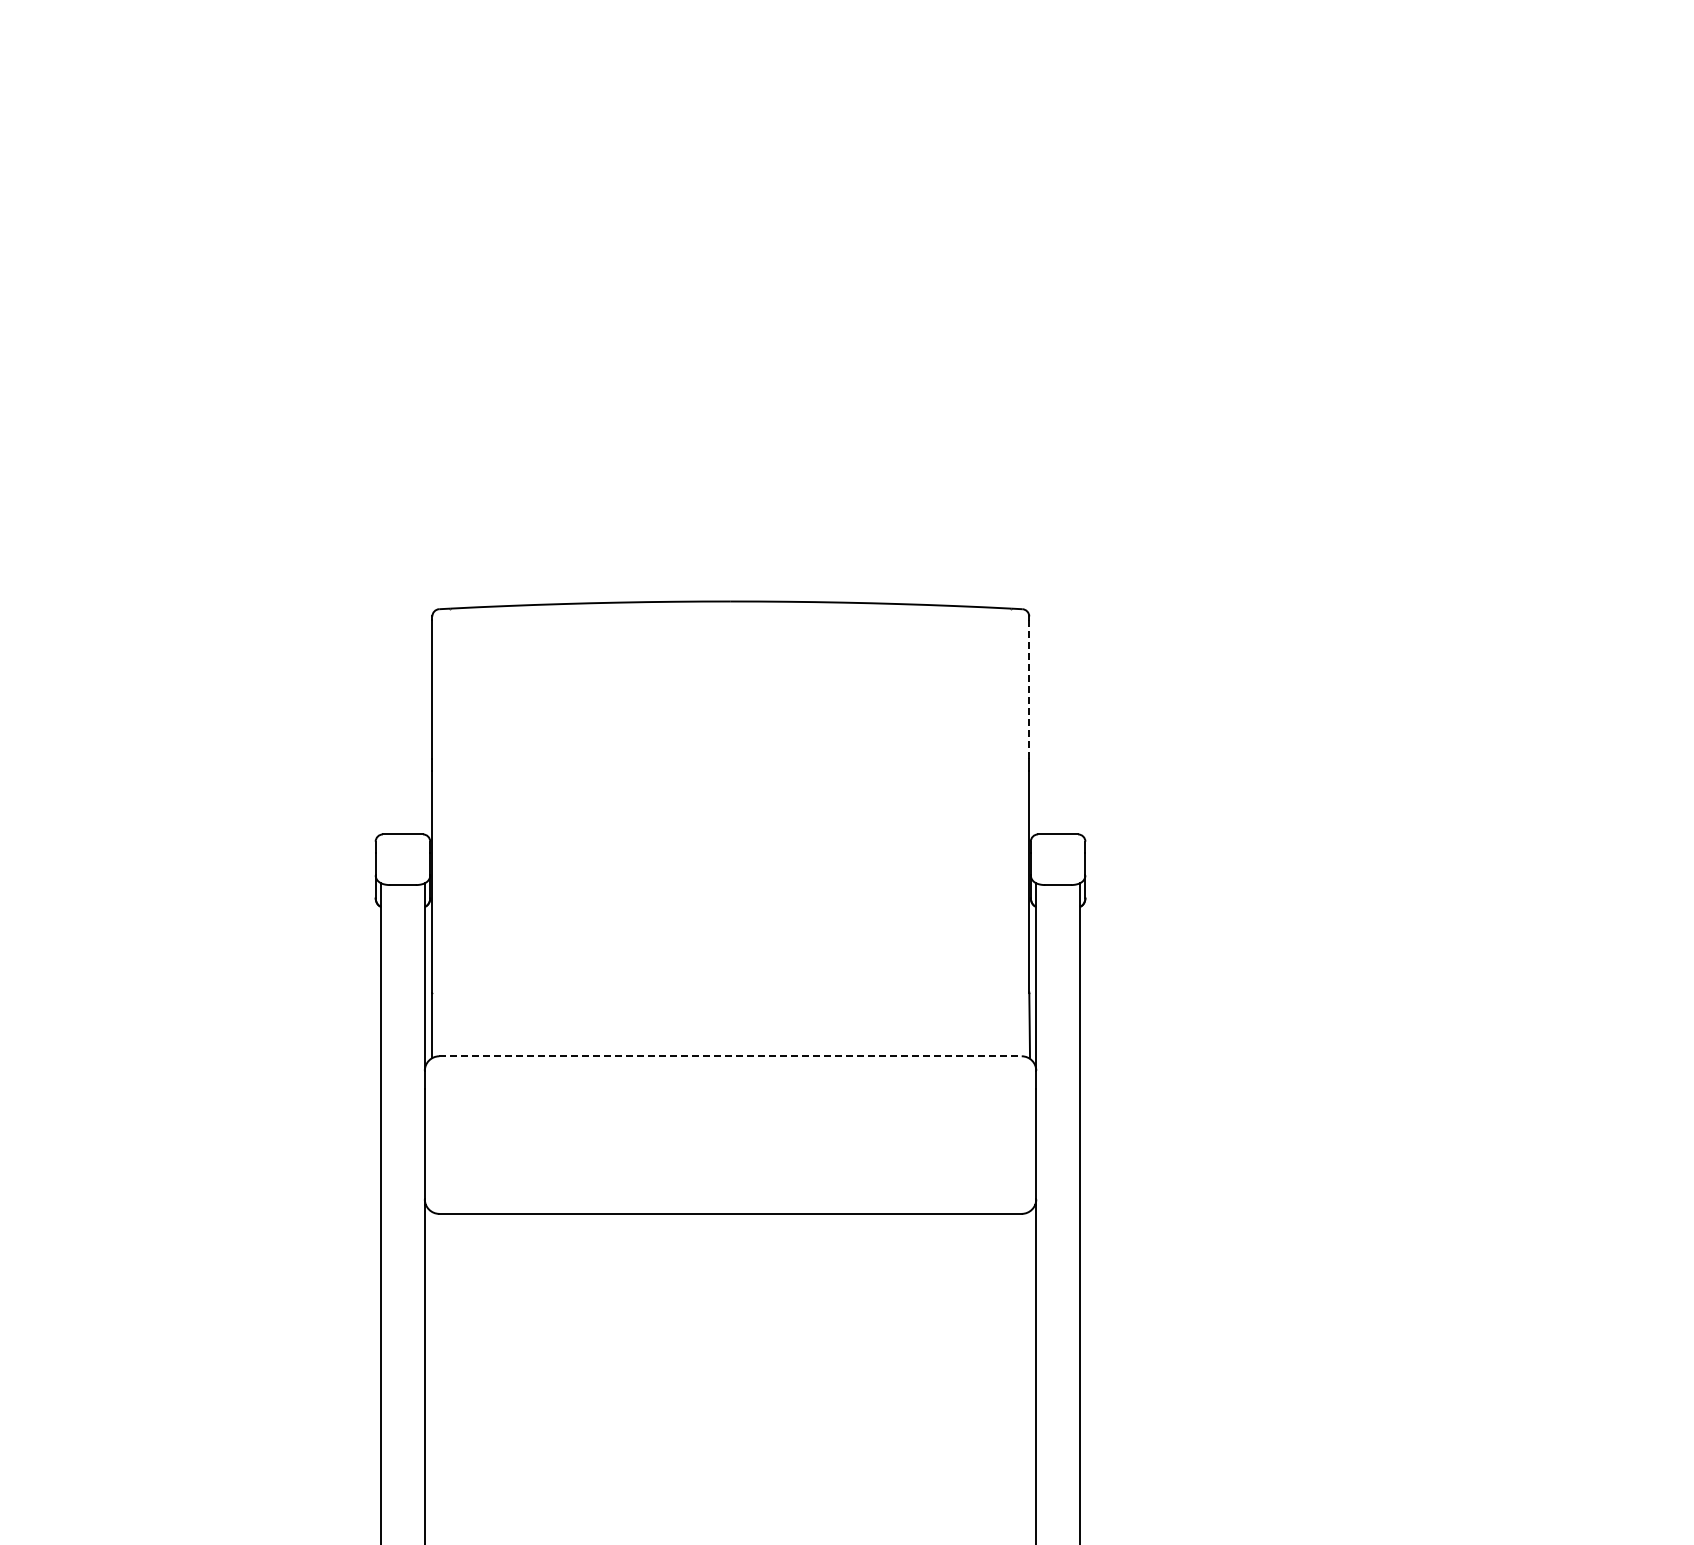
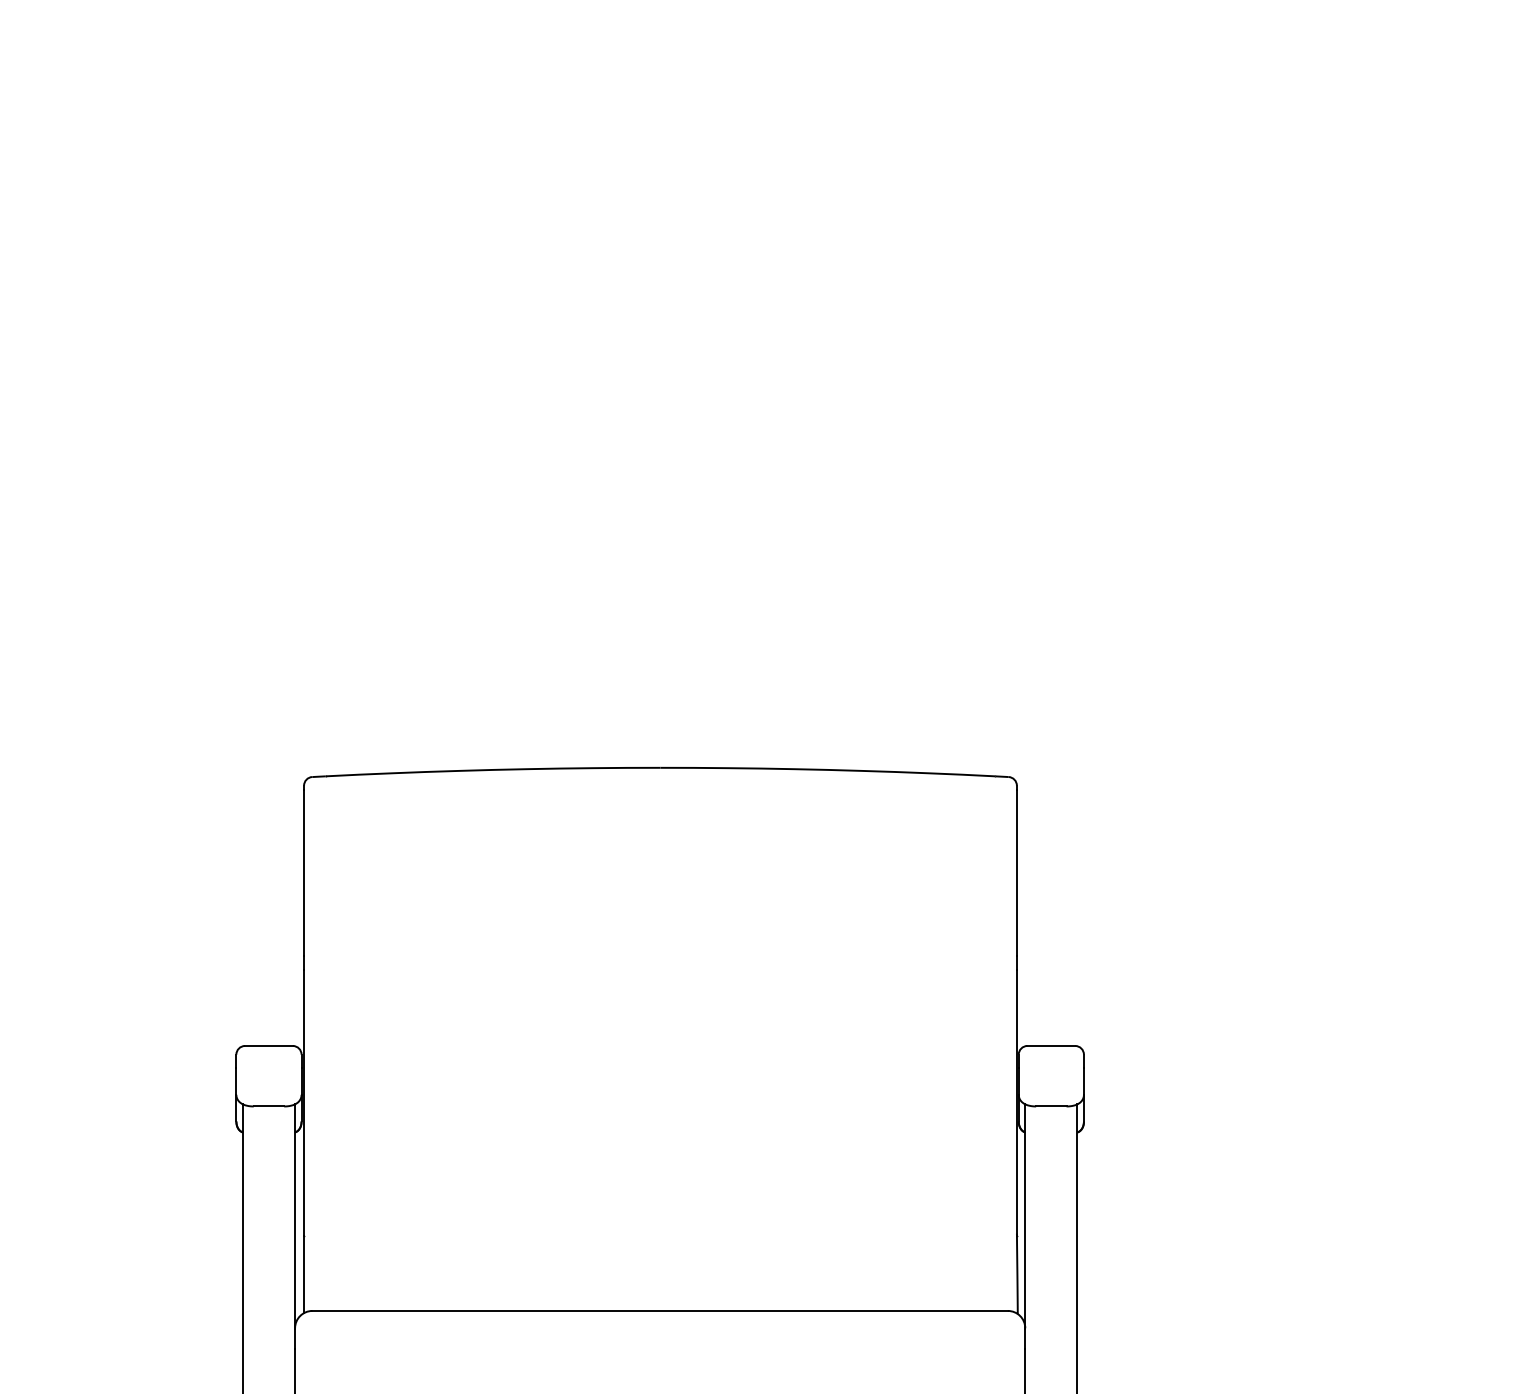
line: (1029, 689) -> (1017, 872), dashed -> solid
line: (731, 1056) -> (661, 1311), dashed -> solid

